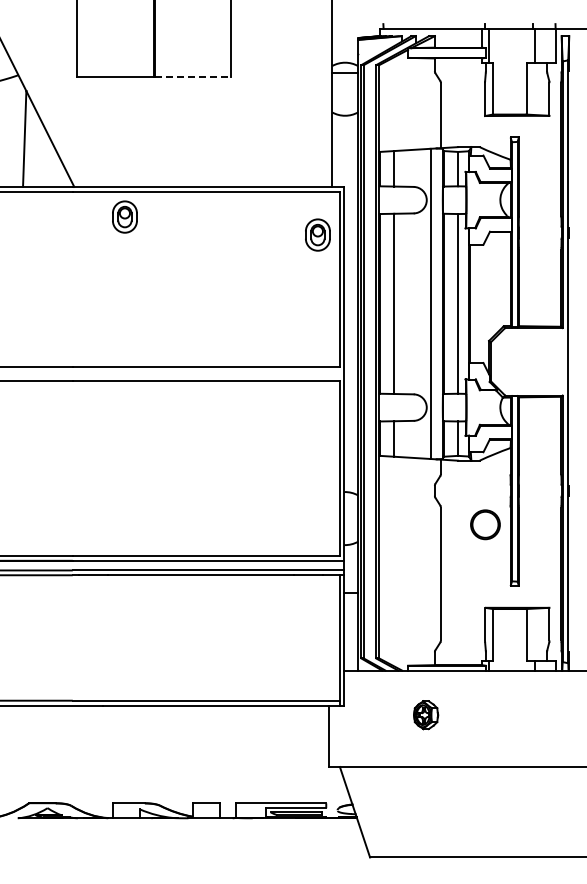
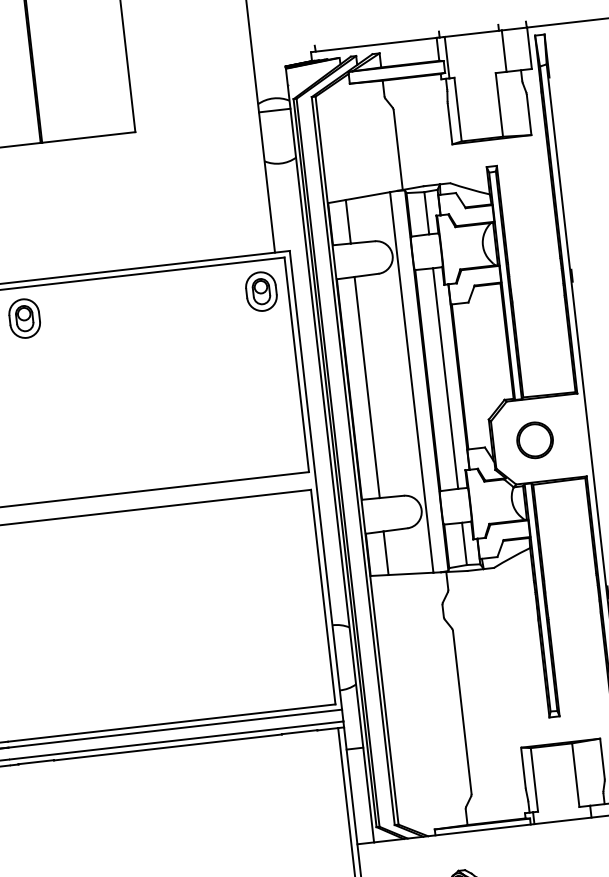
line: (193, 77) -> (89, 137), dashed -> solid
part: (317, 234) -> (260, 291), moved
part: (485, 524) -> (535, 439), moved

